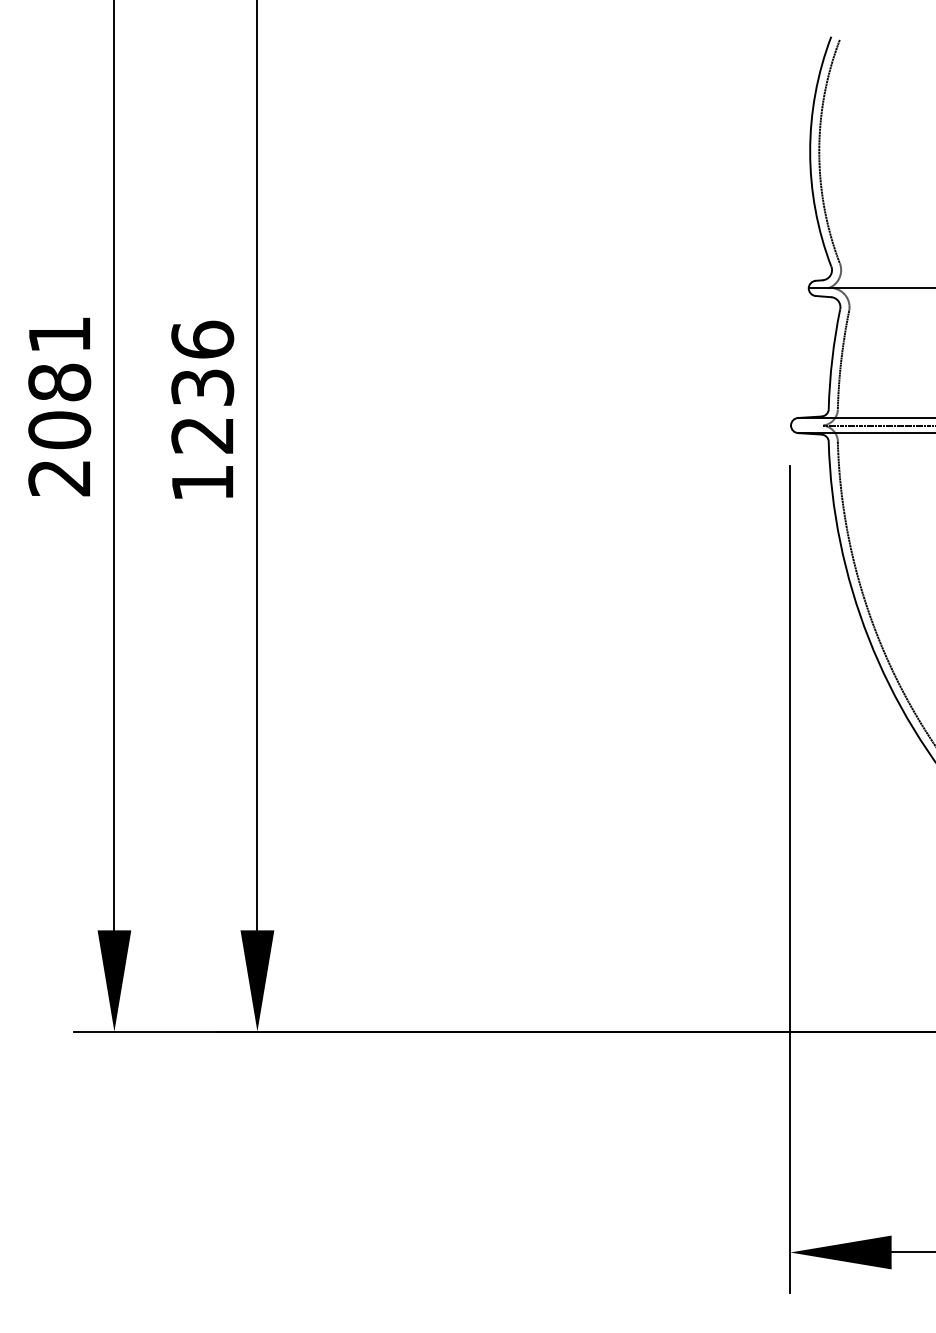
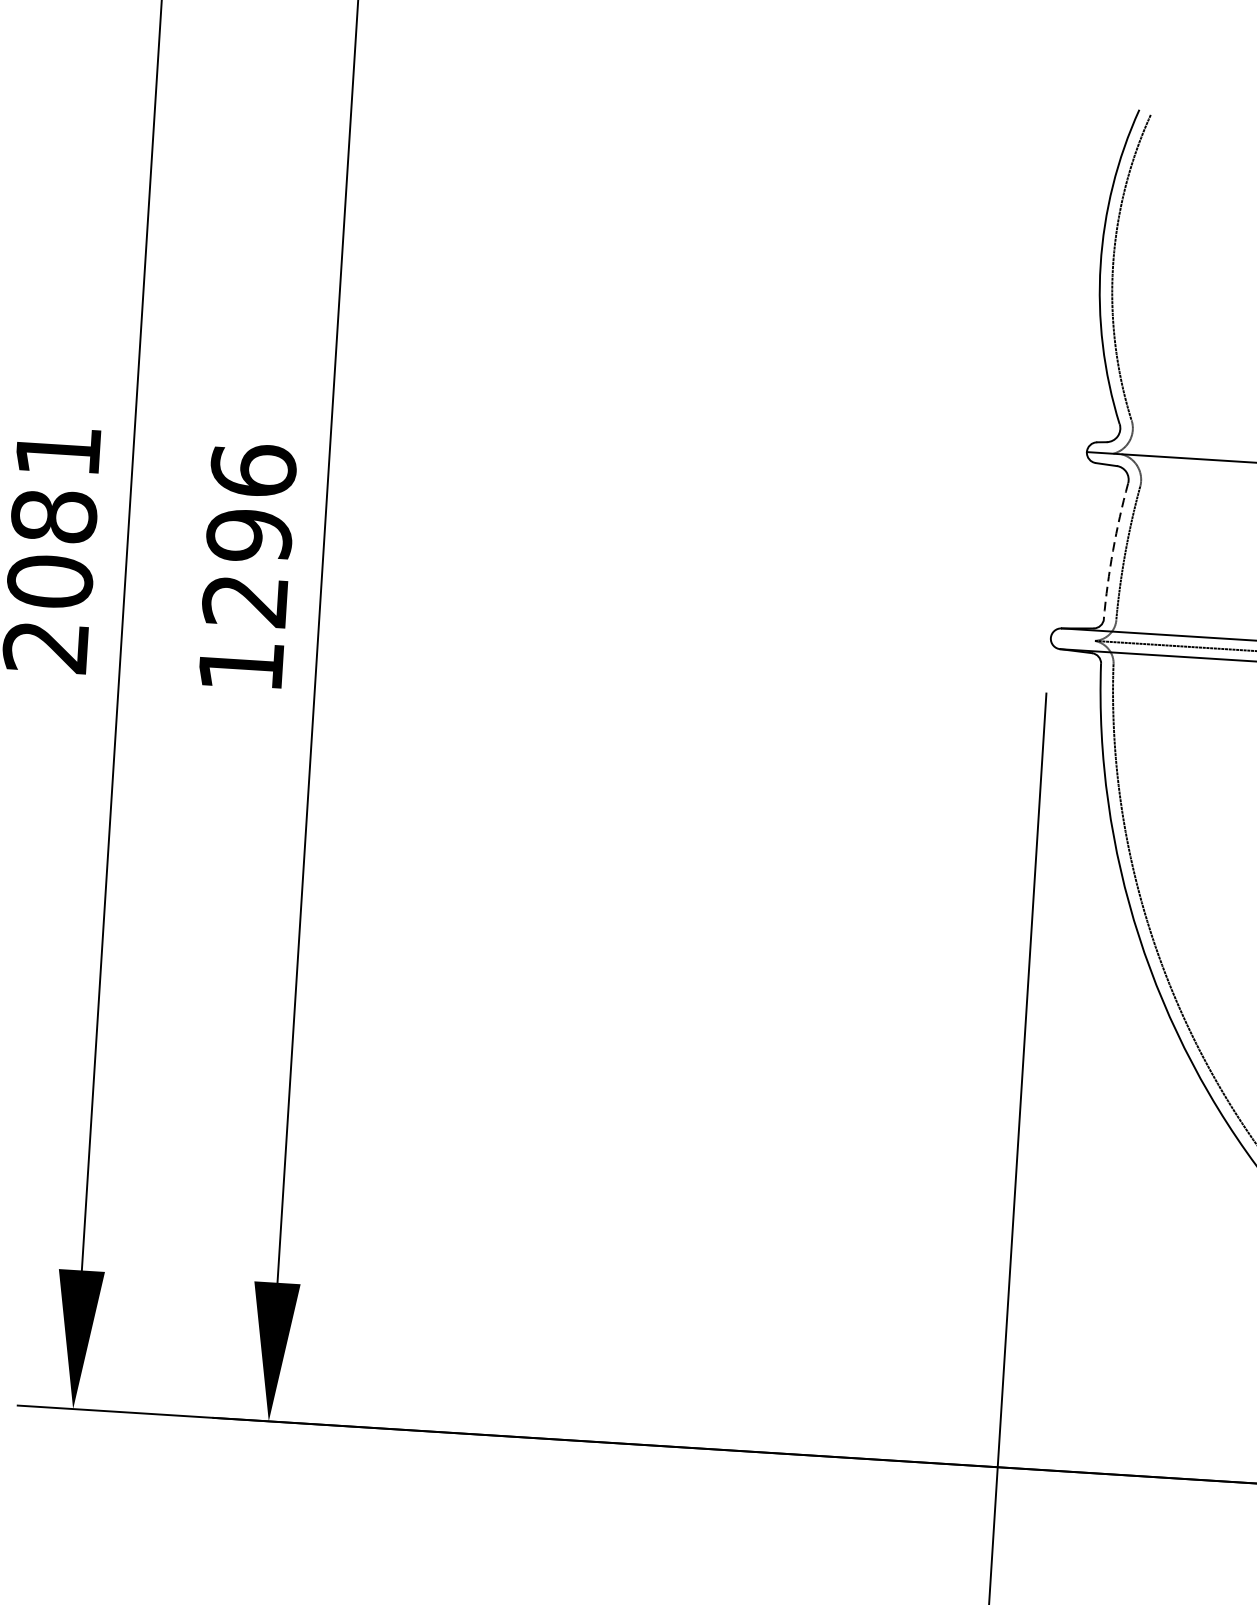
arc: (832, 359) -> (1113, 551), solid -> dashed
text: (202, 387) -> (249, 535), 1236 -> 1296

